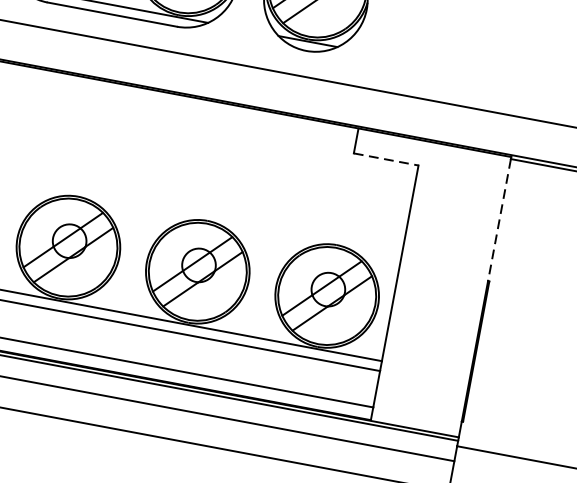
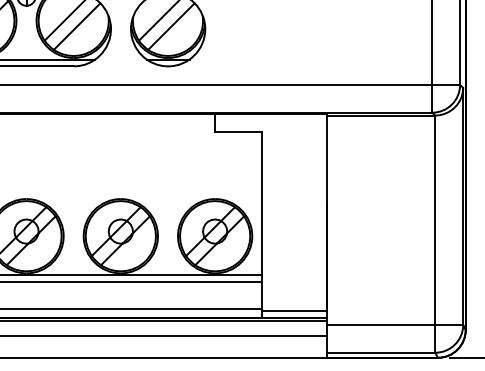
line: (385, 159) -> (238, 132), dashed -> solid
line: (499, 220) -> (326, 160), dashed -> solid
line: (416, 419) -> (294, 311), added

